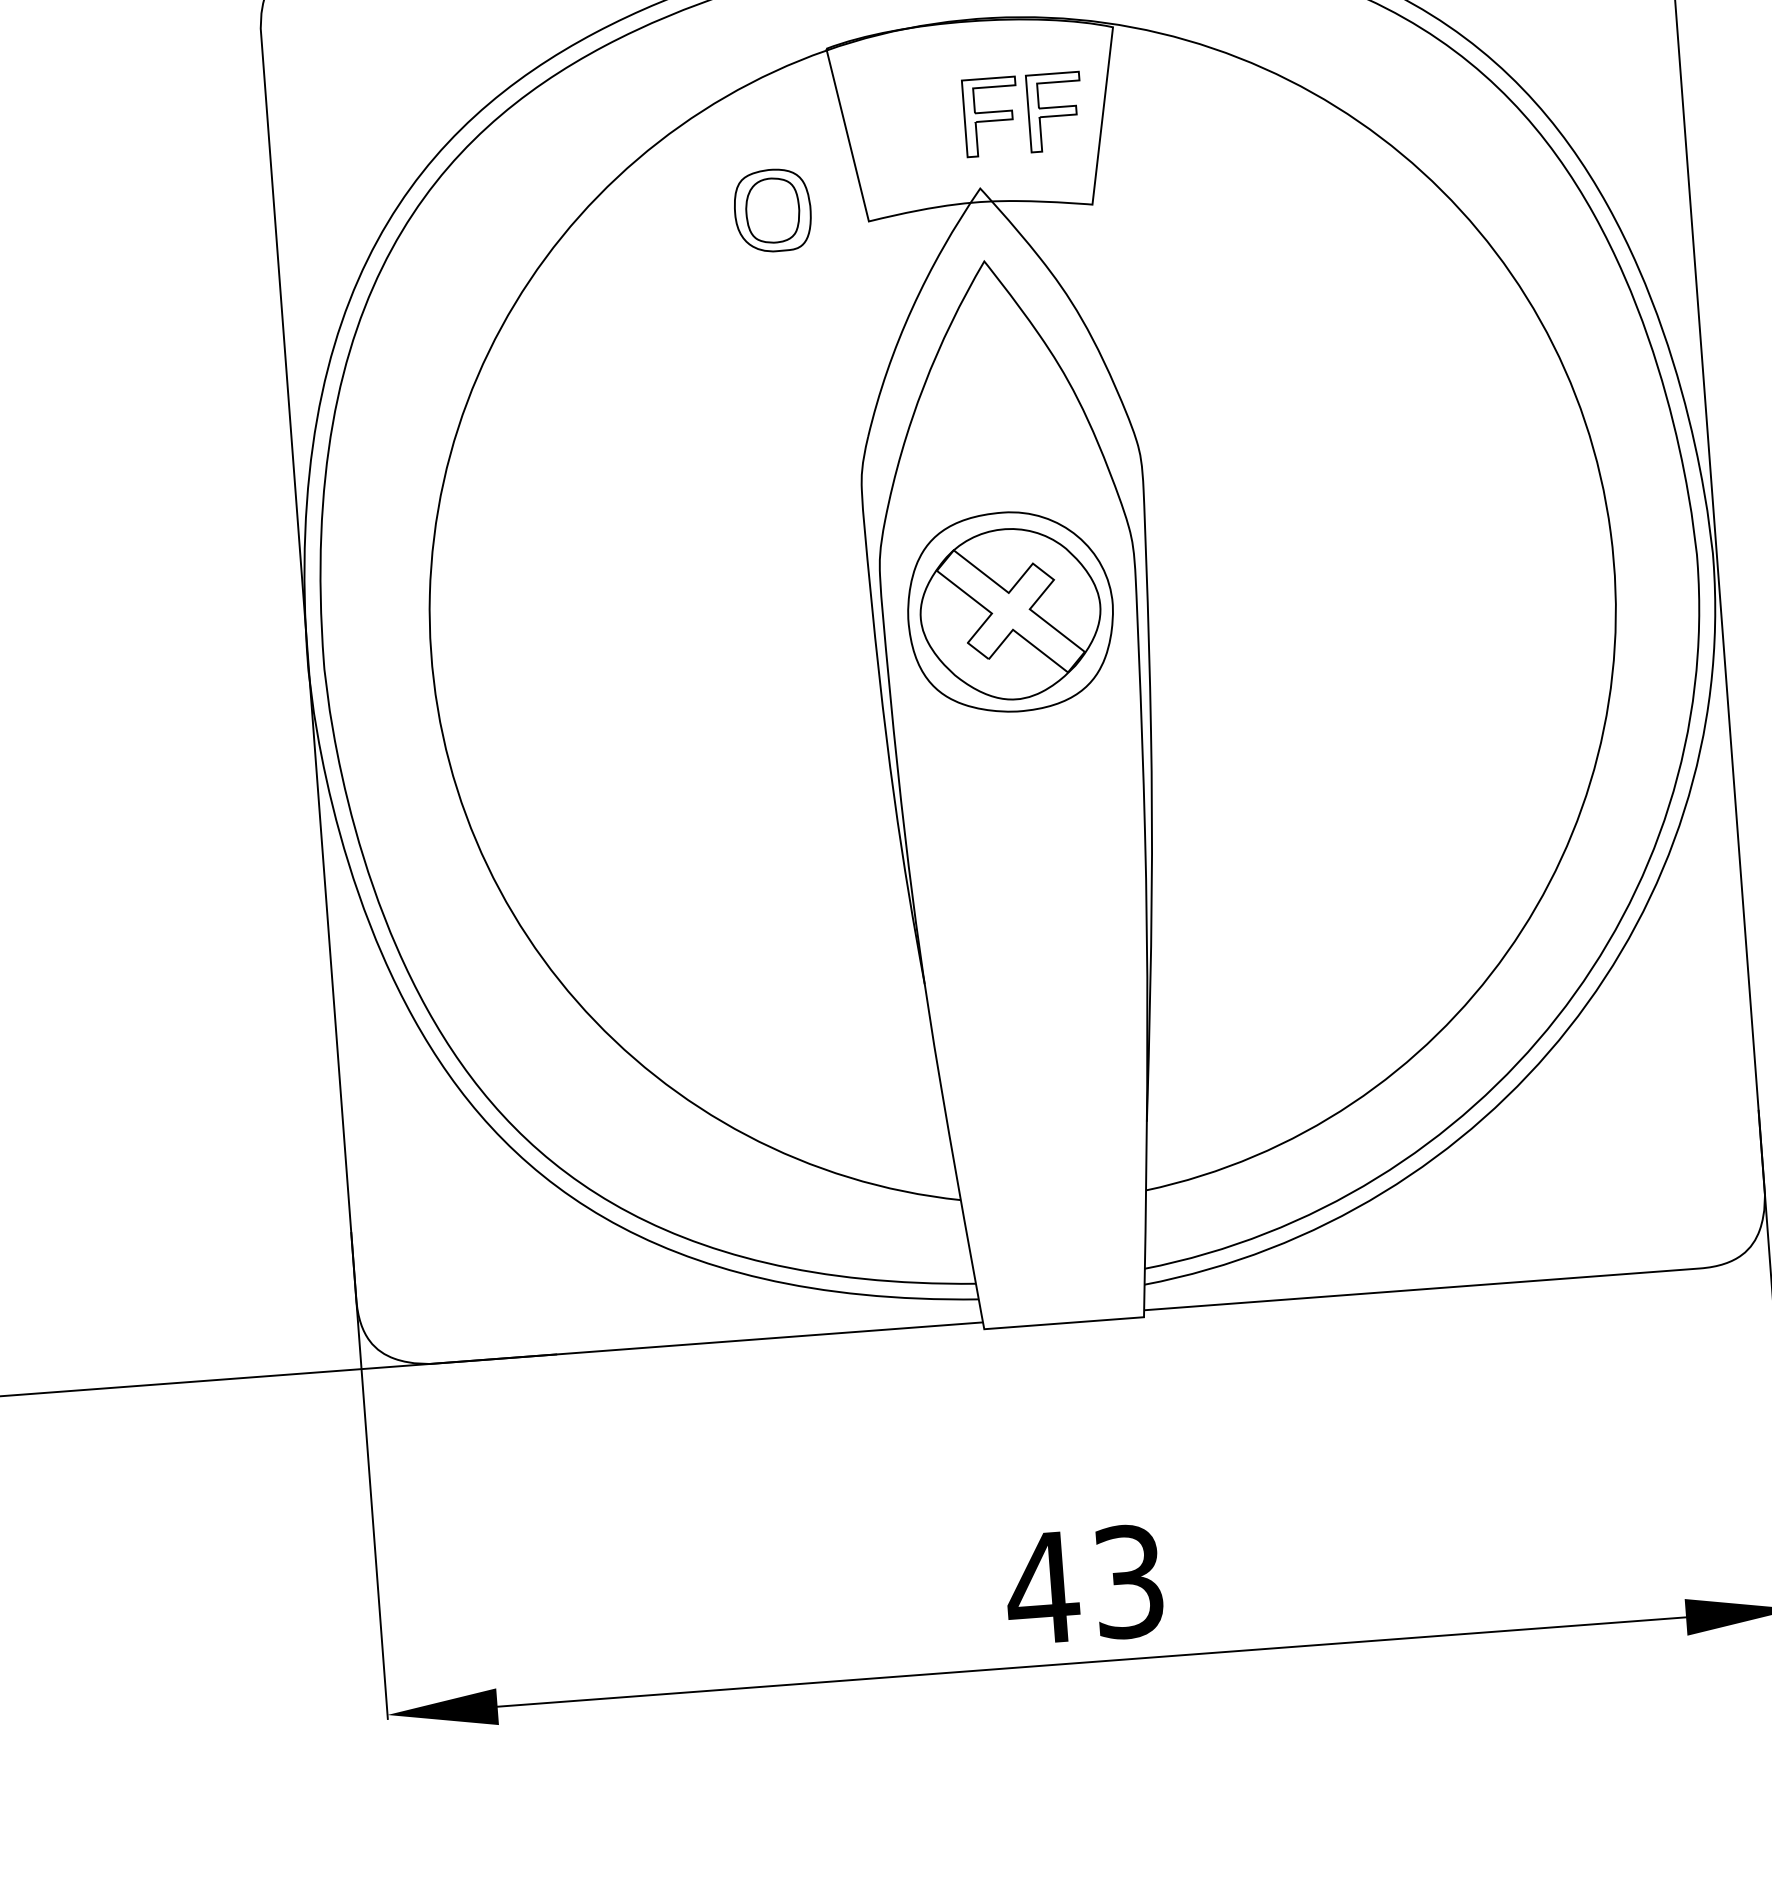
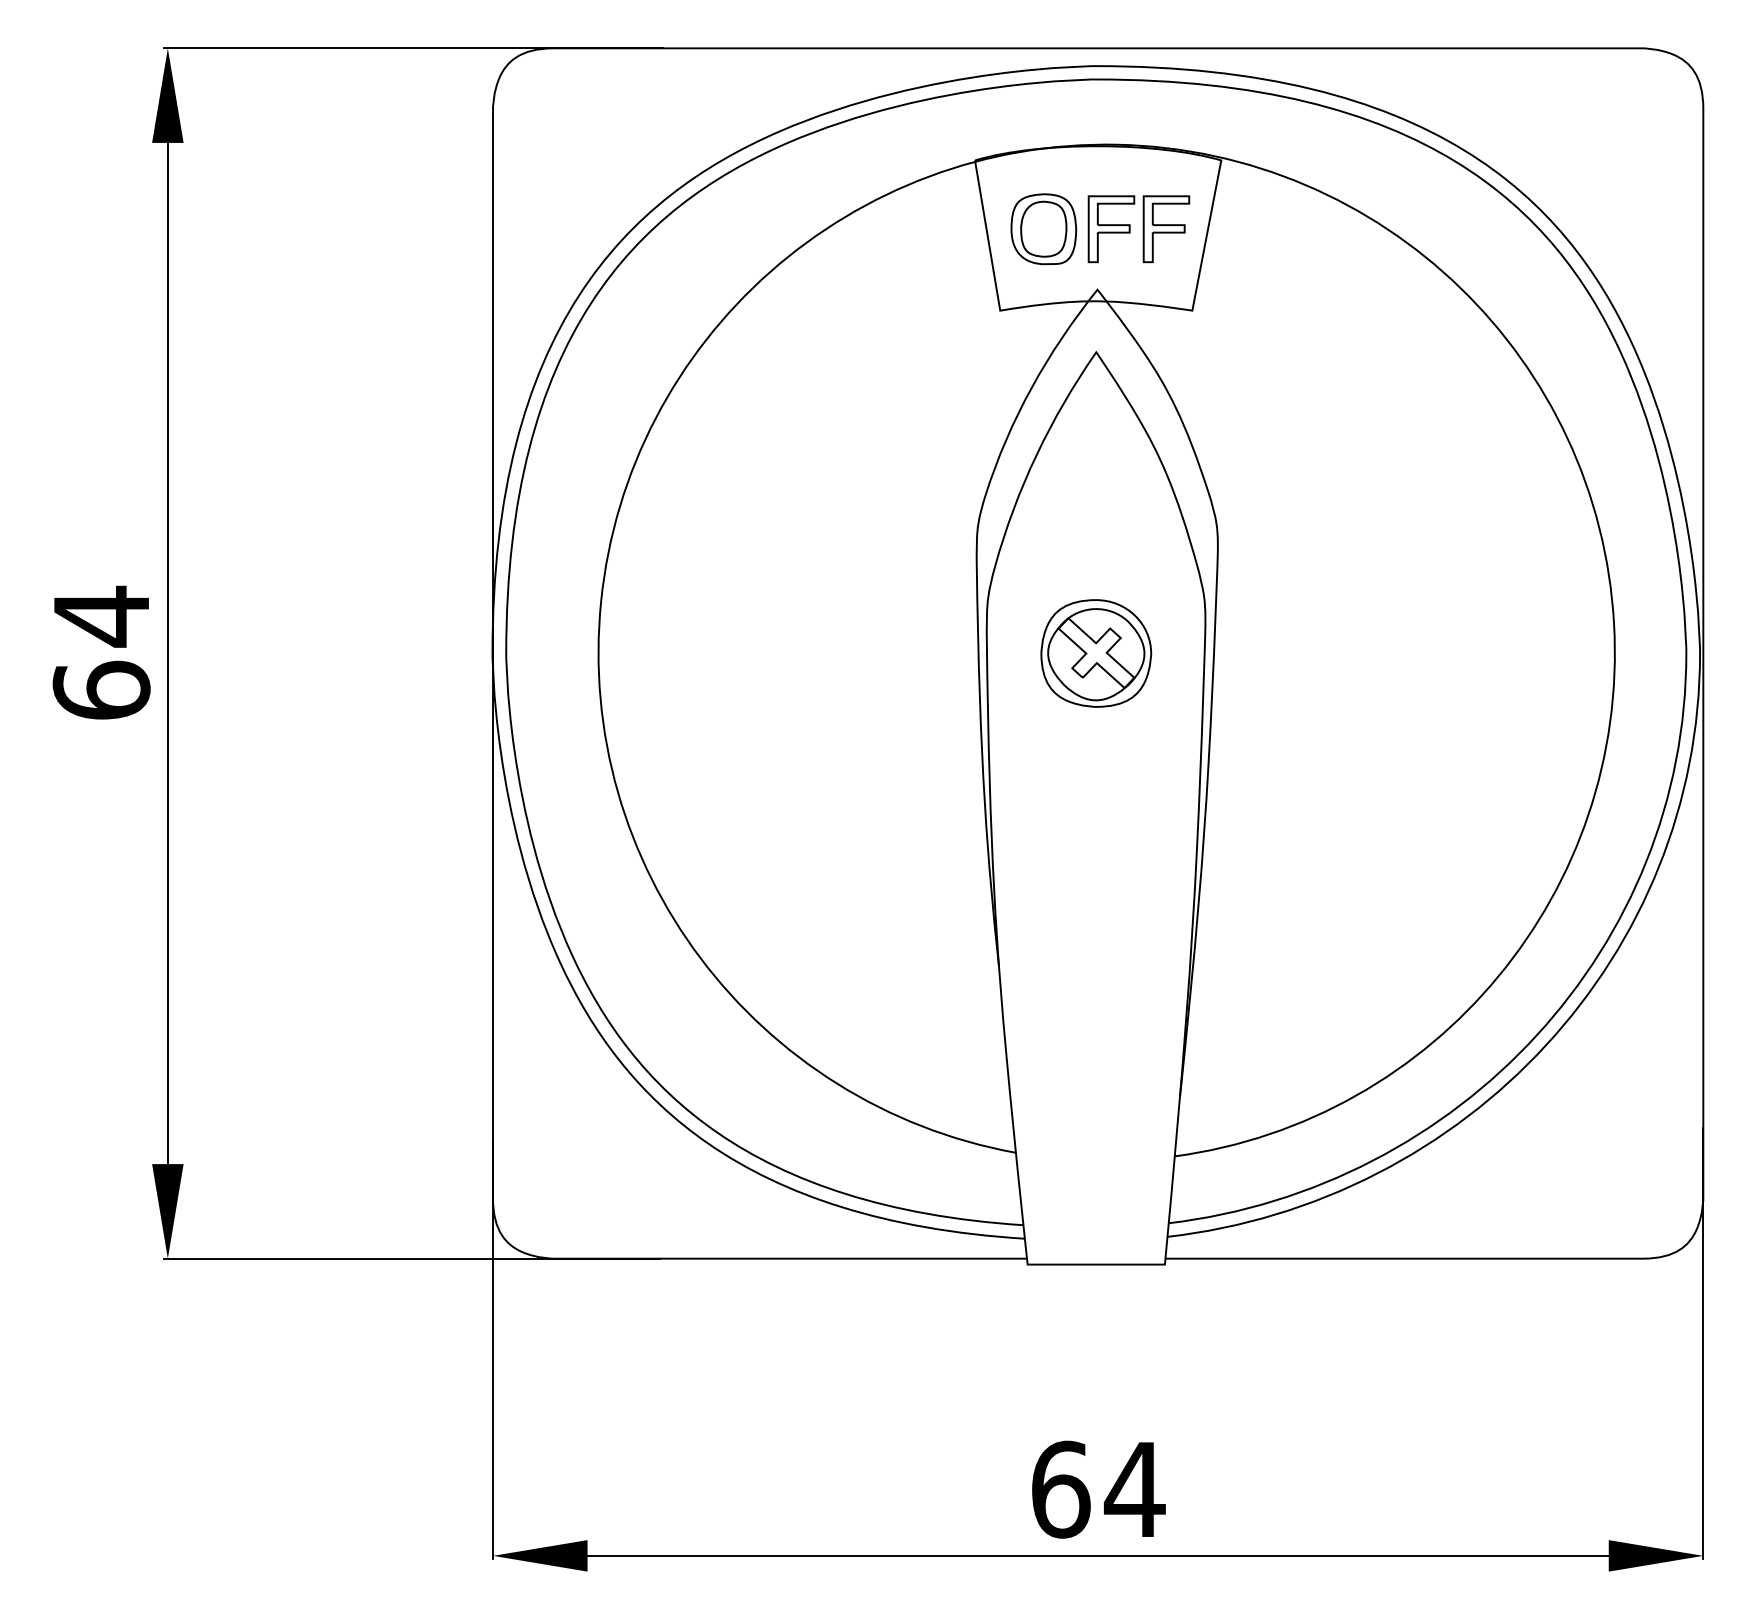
part: (772, 210) -> (1043, 229), moved
part: (1010, 611) -> (1096, 653), size x0.62
text: (1085, 1584) -> (1097, 1489), 43 -> 64

